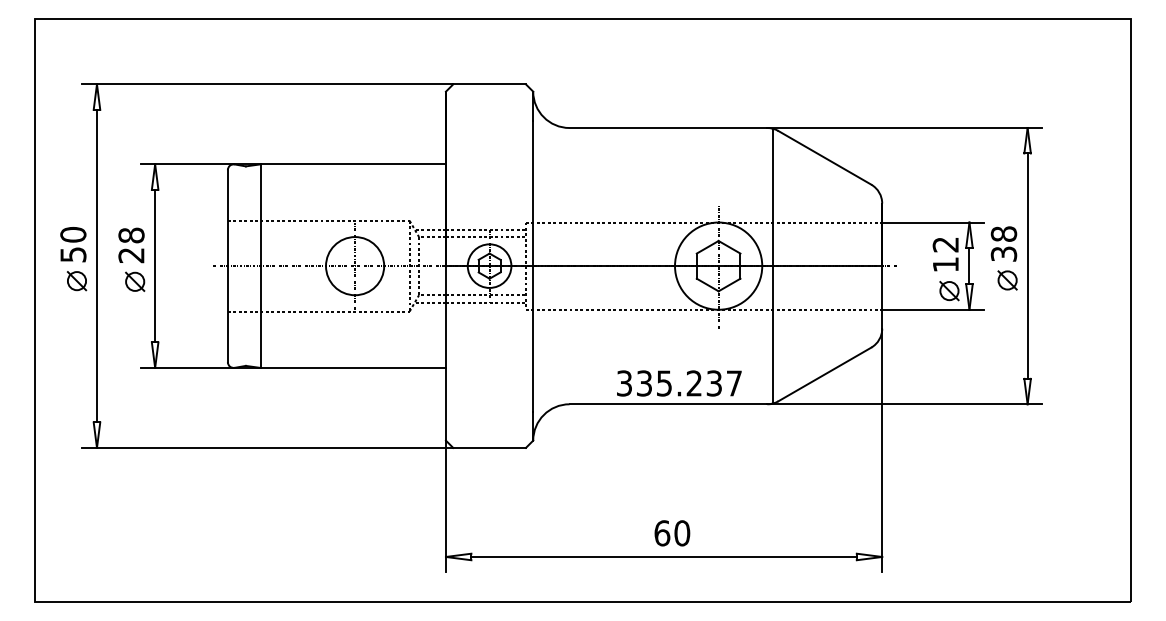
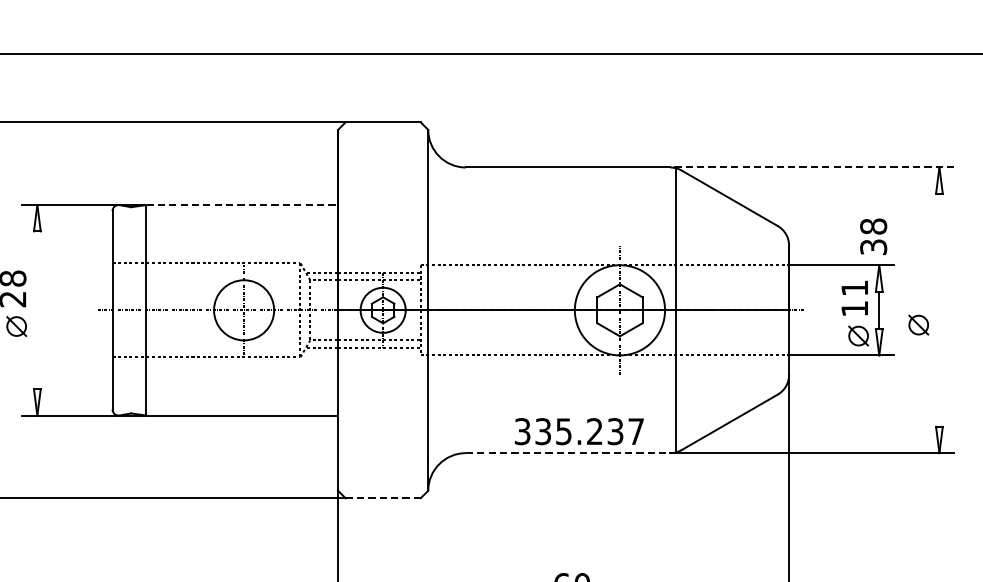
line: (904, 128) -> (812, 168), solid -> dashed
line: (353, 164) -> (242, 205), solid -> dashed
text: (1003, 243) -> (873, 236), moved
text: (945, 244) -> (854, 287), 12 -> 11
line: (155, 265) -> (37, 309), removed
line: (1027, 265) -> (939, 309), removed
line: (668, 404) -> (568, 453), solid -> dashed
line: (490, 447) -> (384, 497), solid -> dashed

